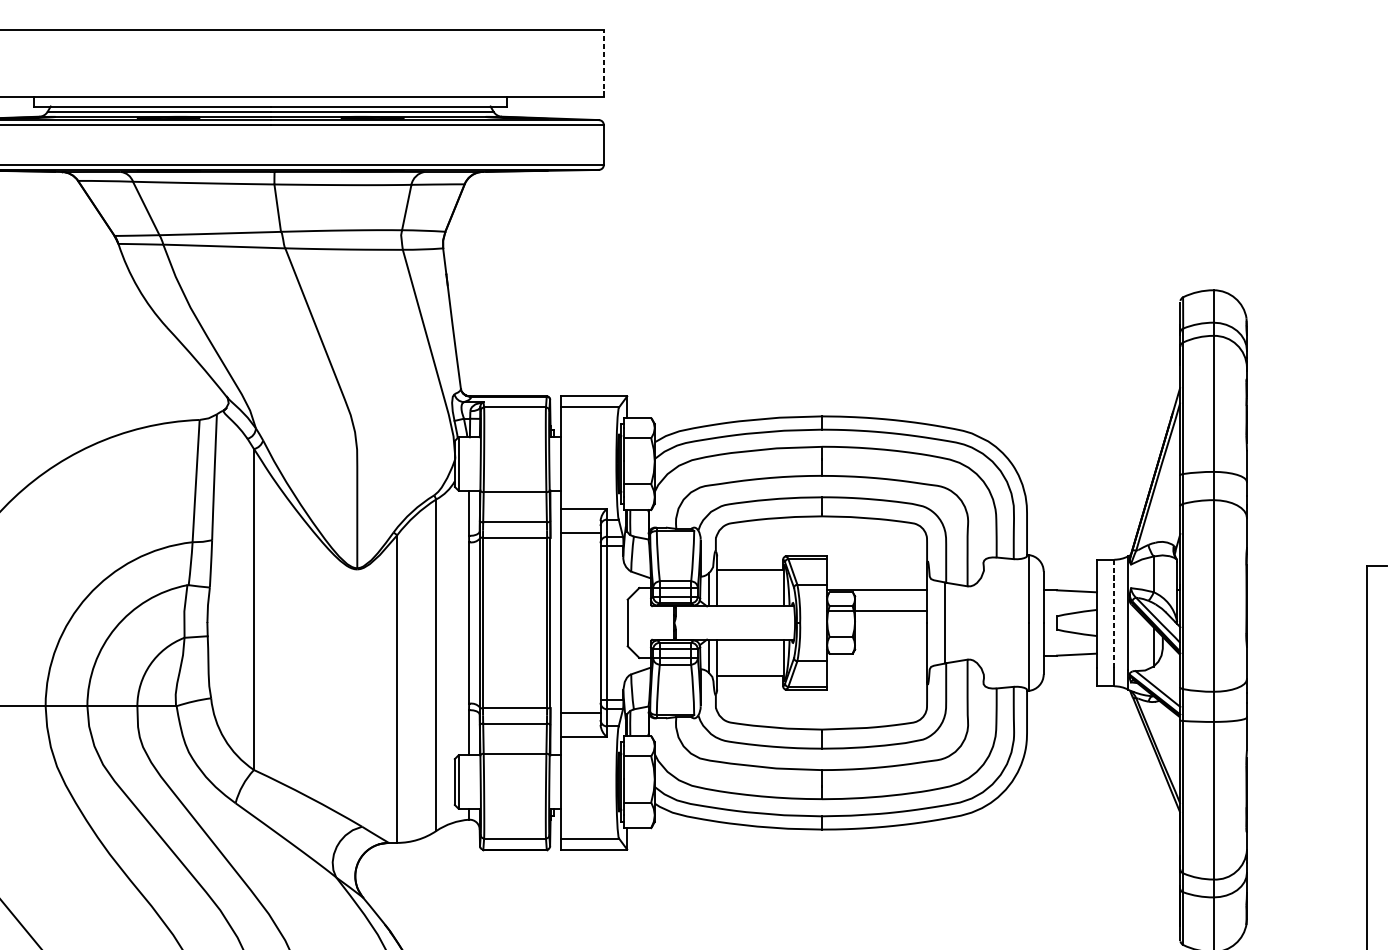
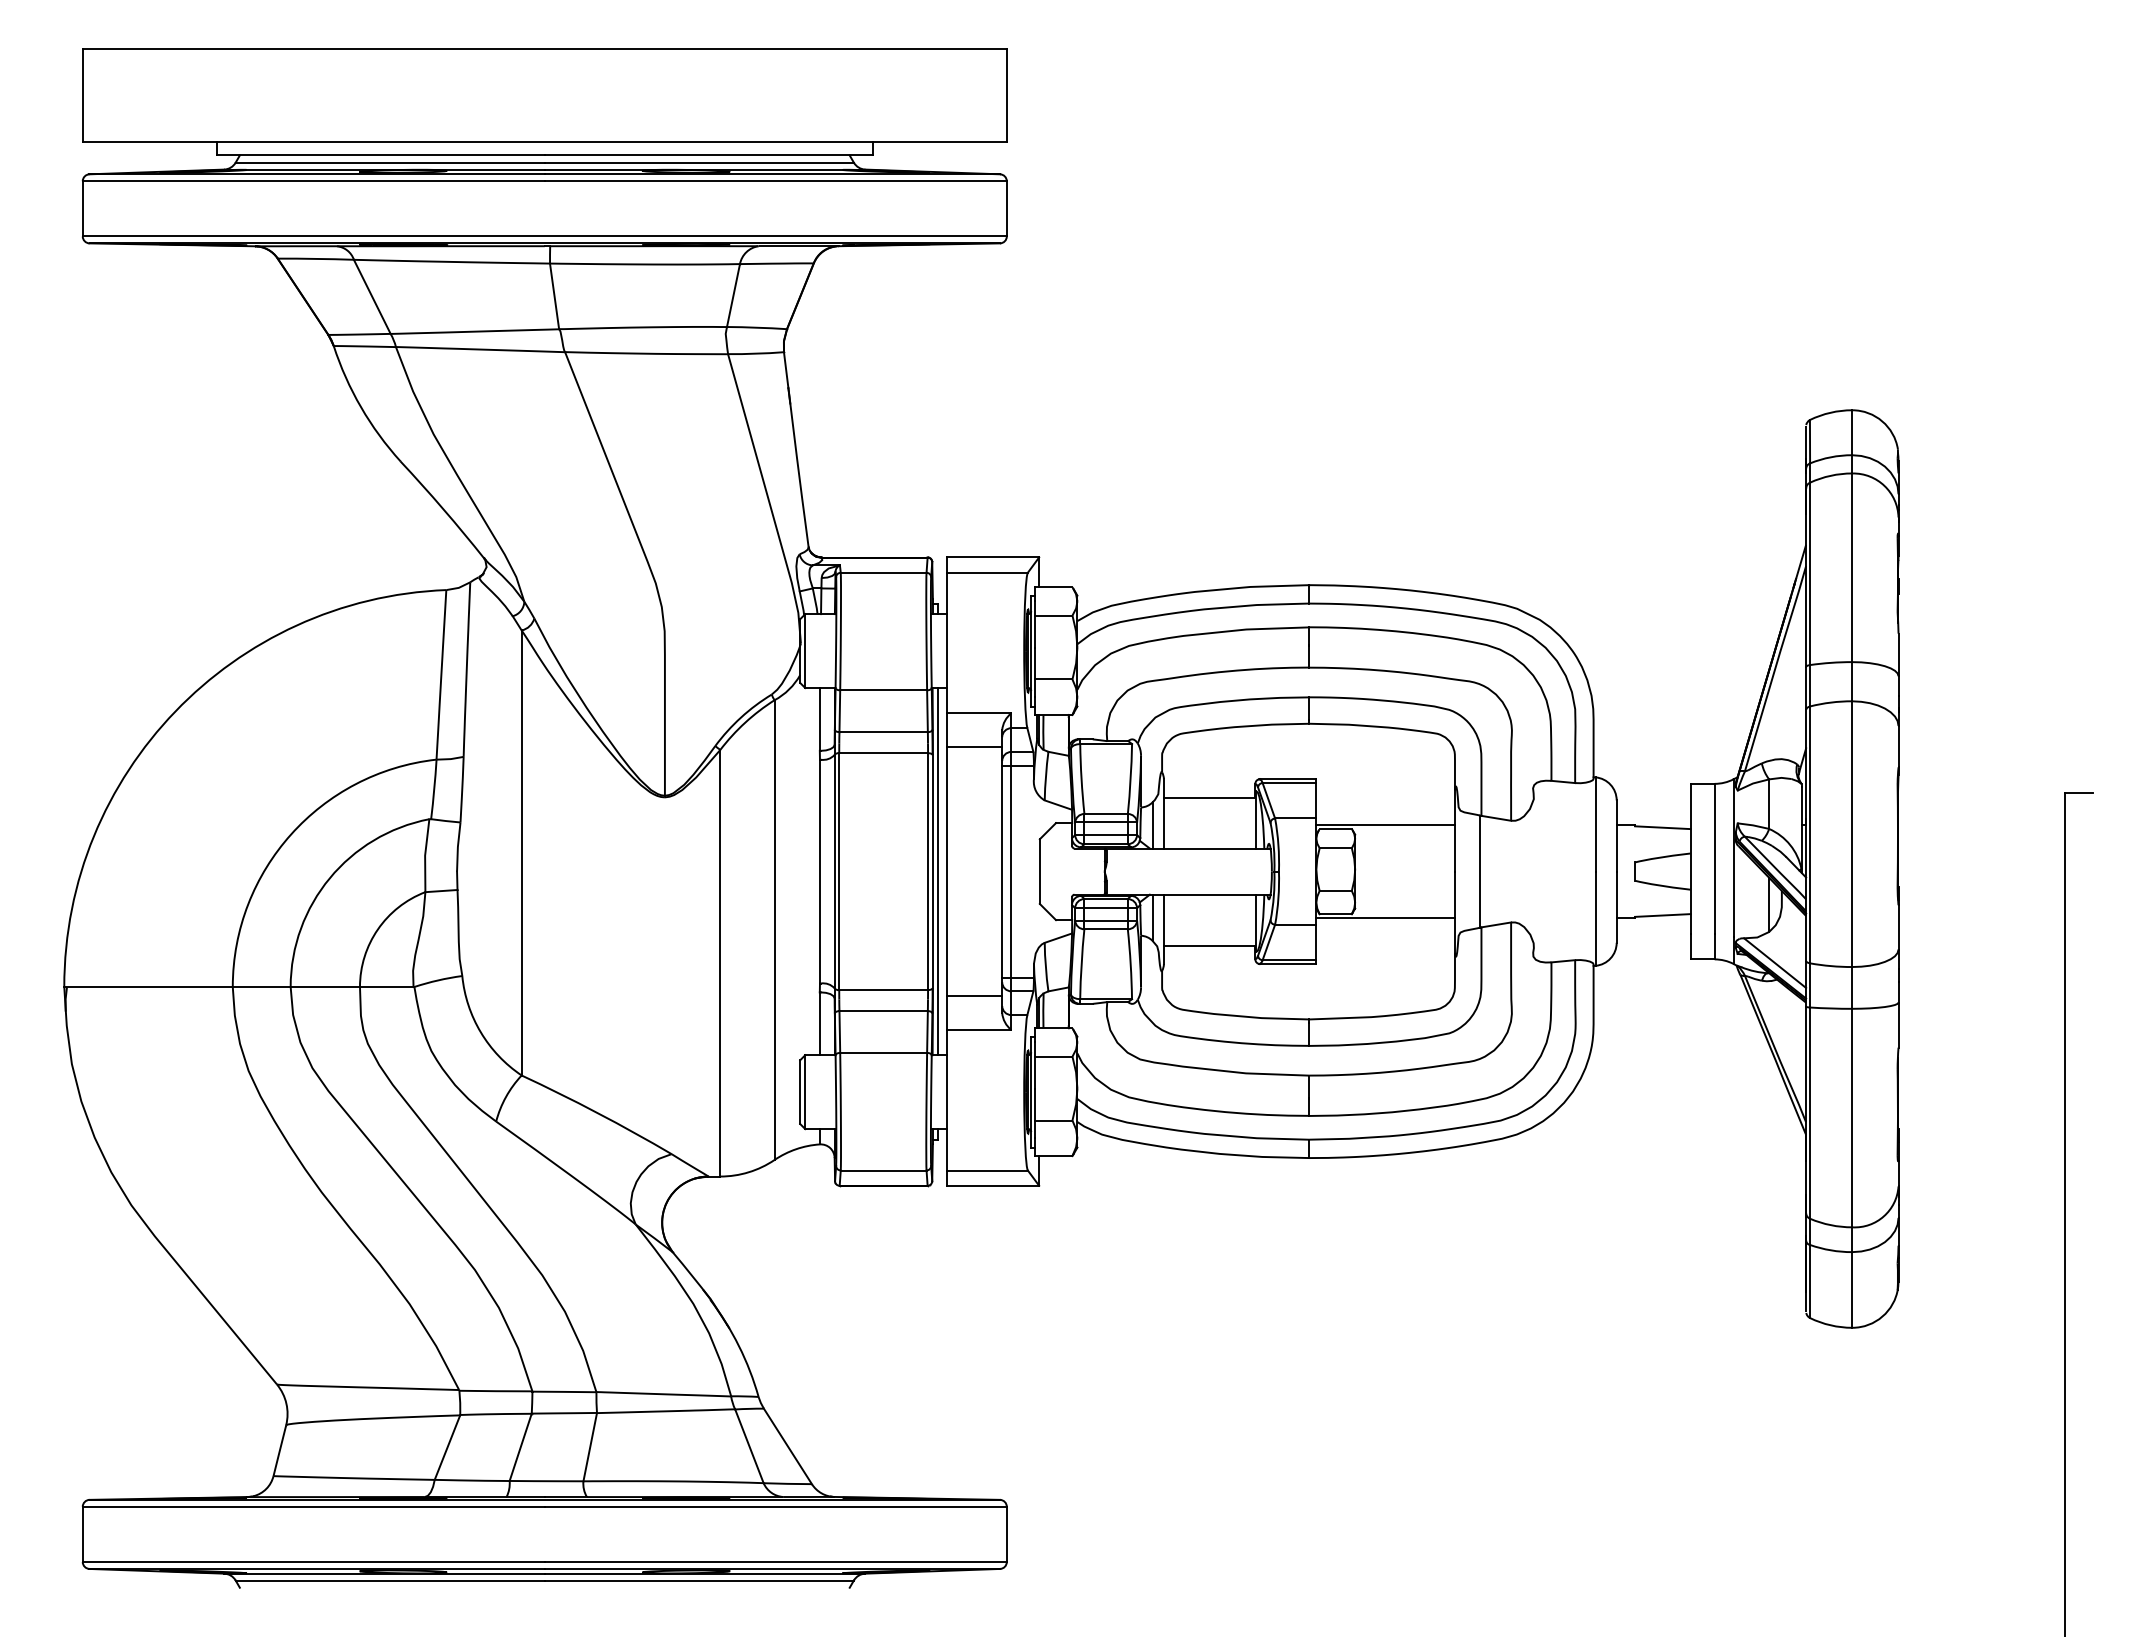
line: (603, 62) -> (1006, 94), dashed -> solid
line: (876, 610) -> (1385, 917), moved
line: (1114, 613) -> (1714, 858), dashed -> solid
line: (553, 622) -> (937, 871), added

